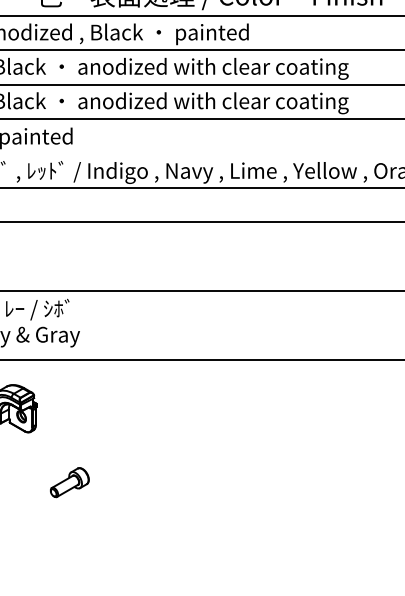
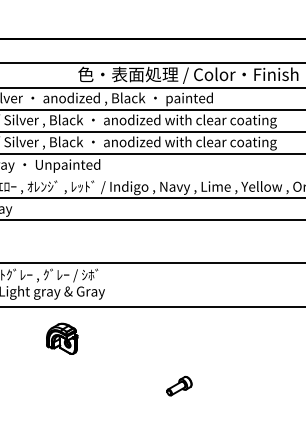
part: (69, 481) -> (179, 385), moved

